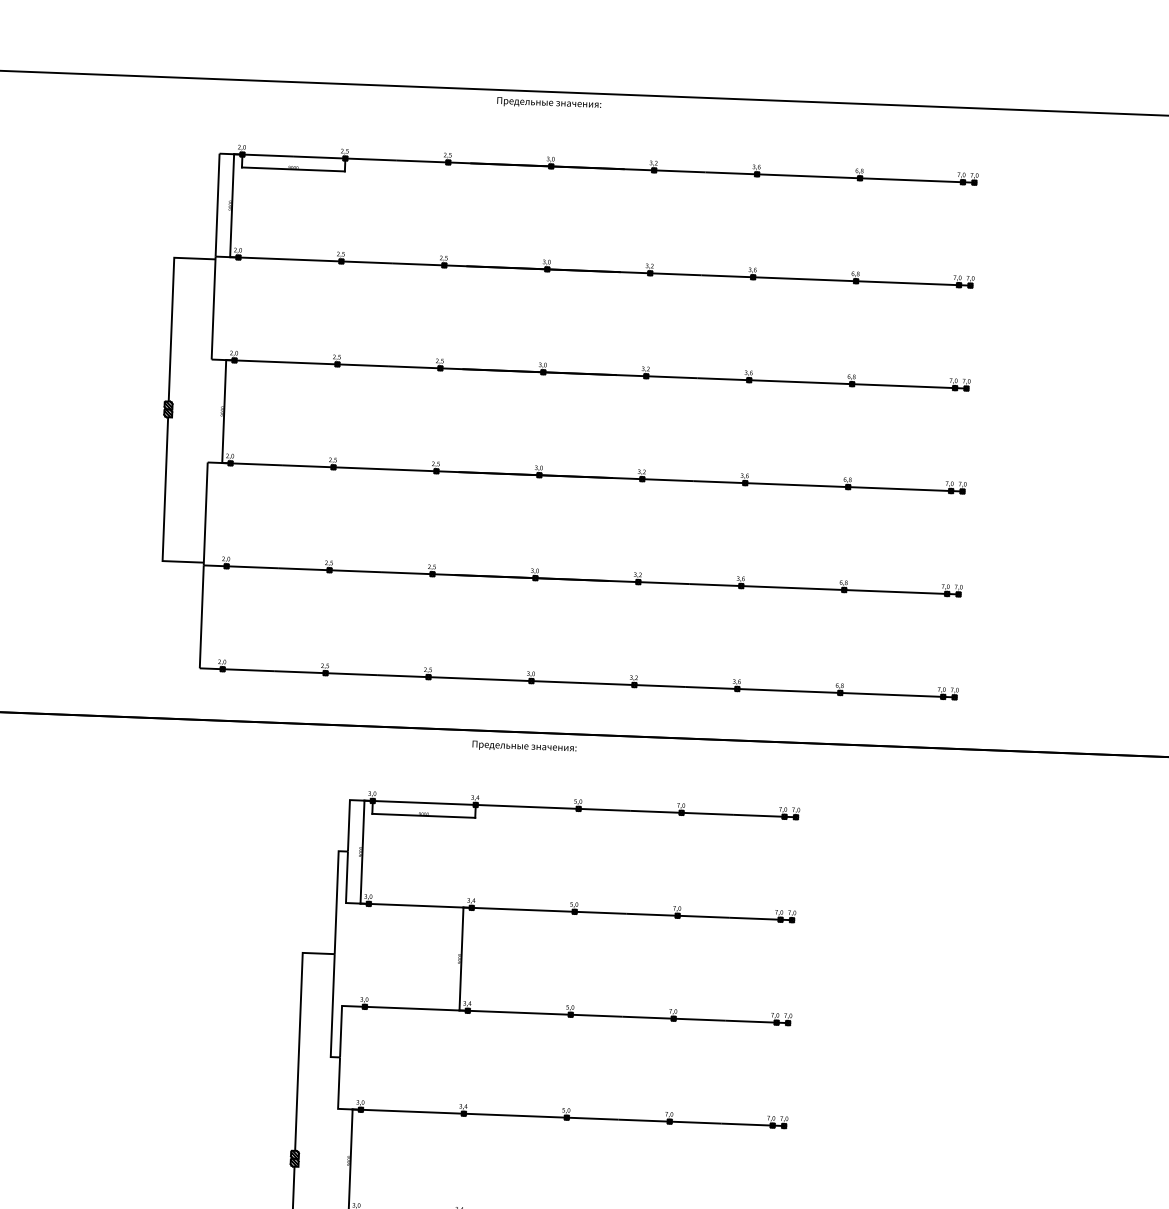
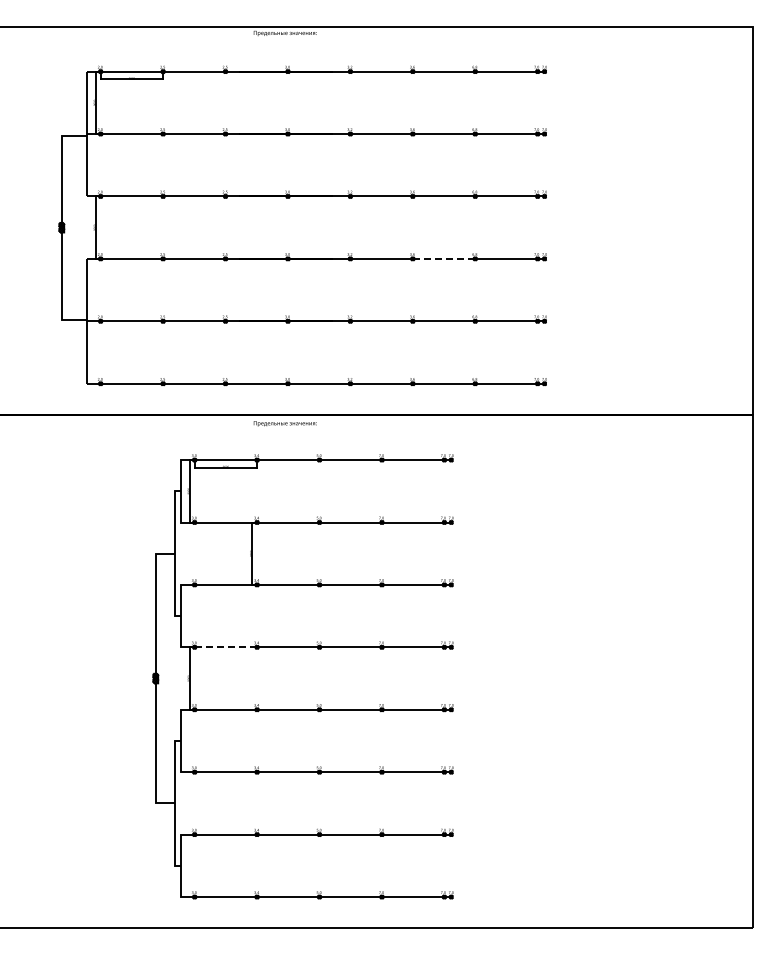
line: (797, 484) -> (444, 258), solid -> dashed
line: (411, 1111) -> (225, 647), solid -> dashed

